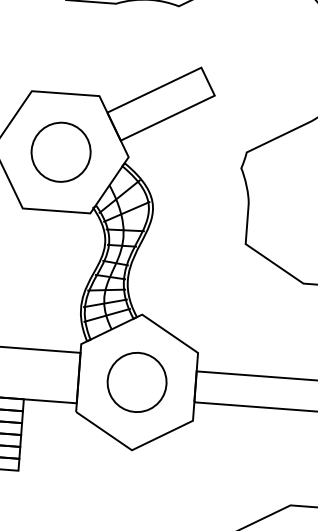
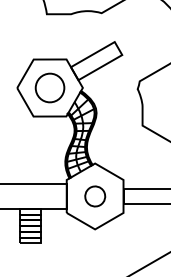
part: (137, 382) -> (95, 196), size x0.7

